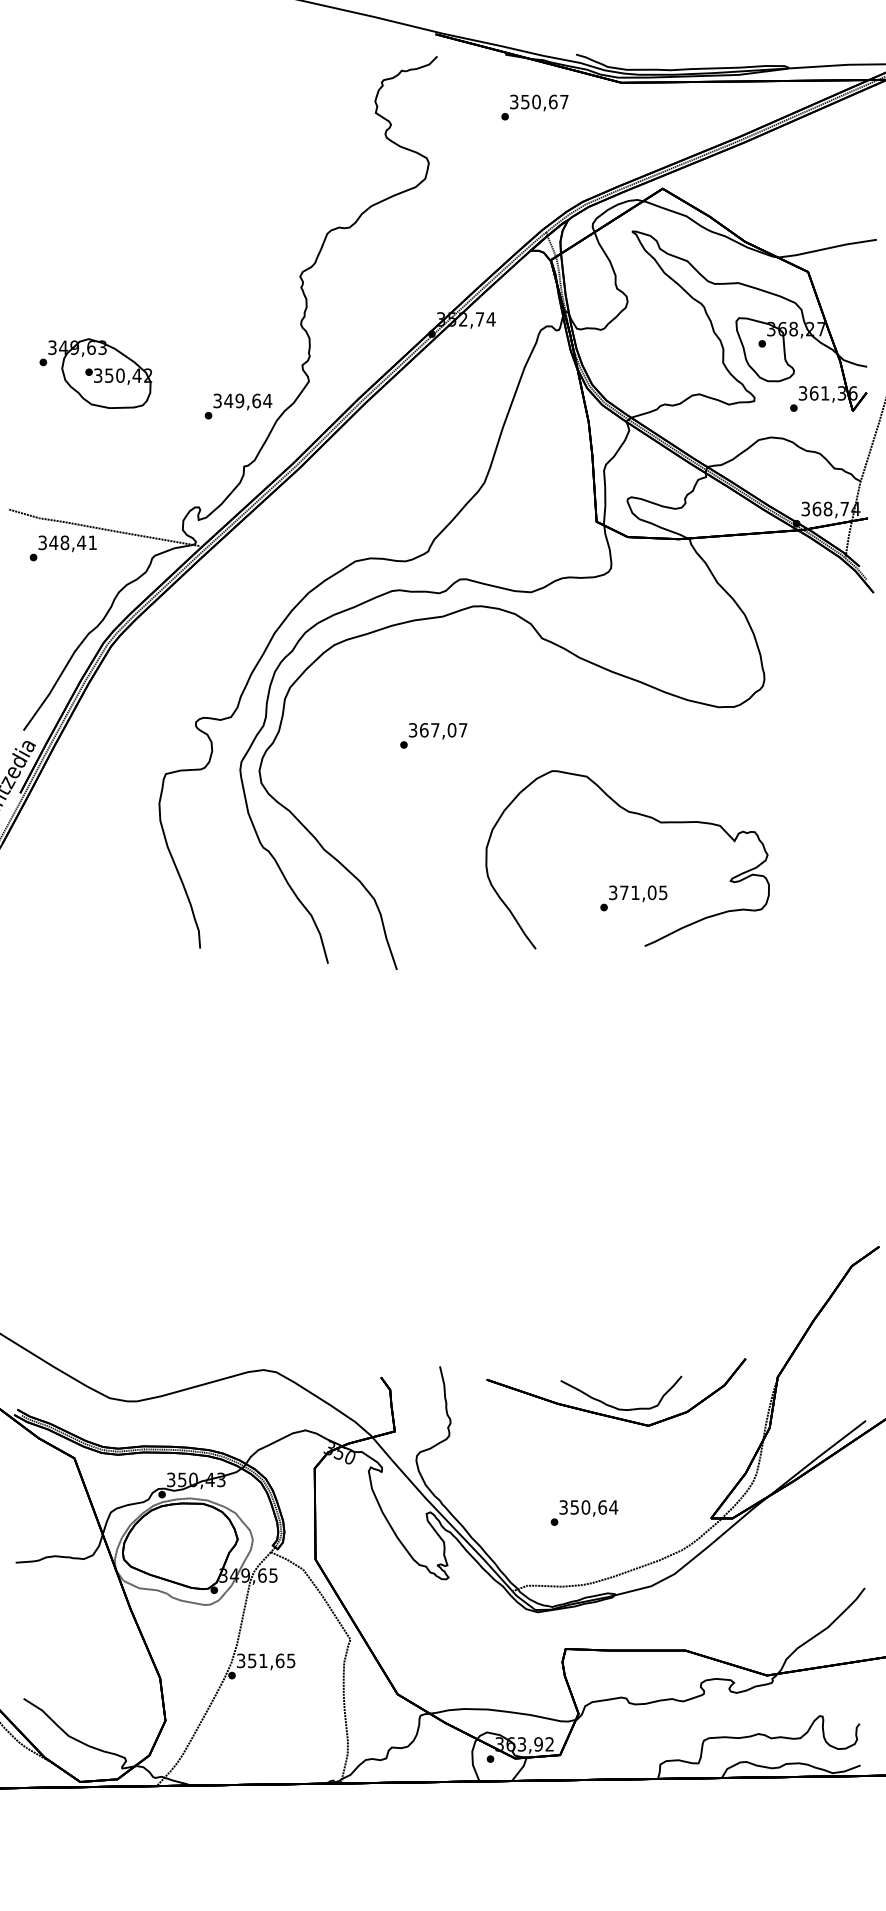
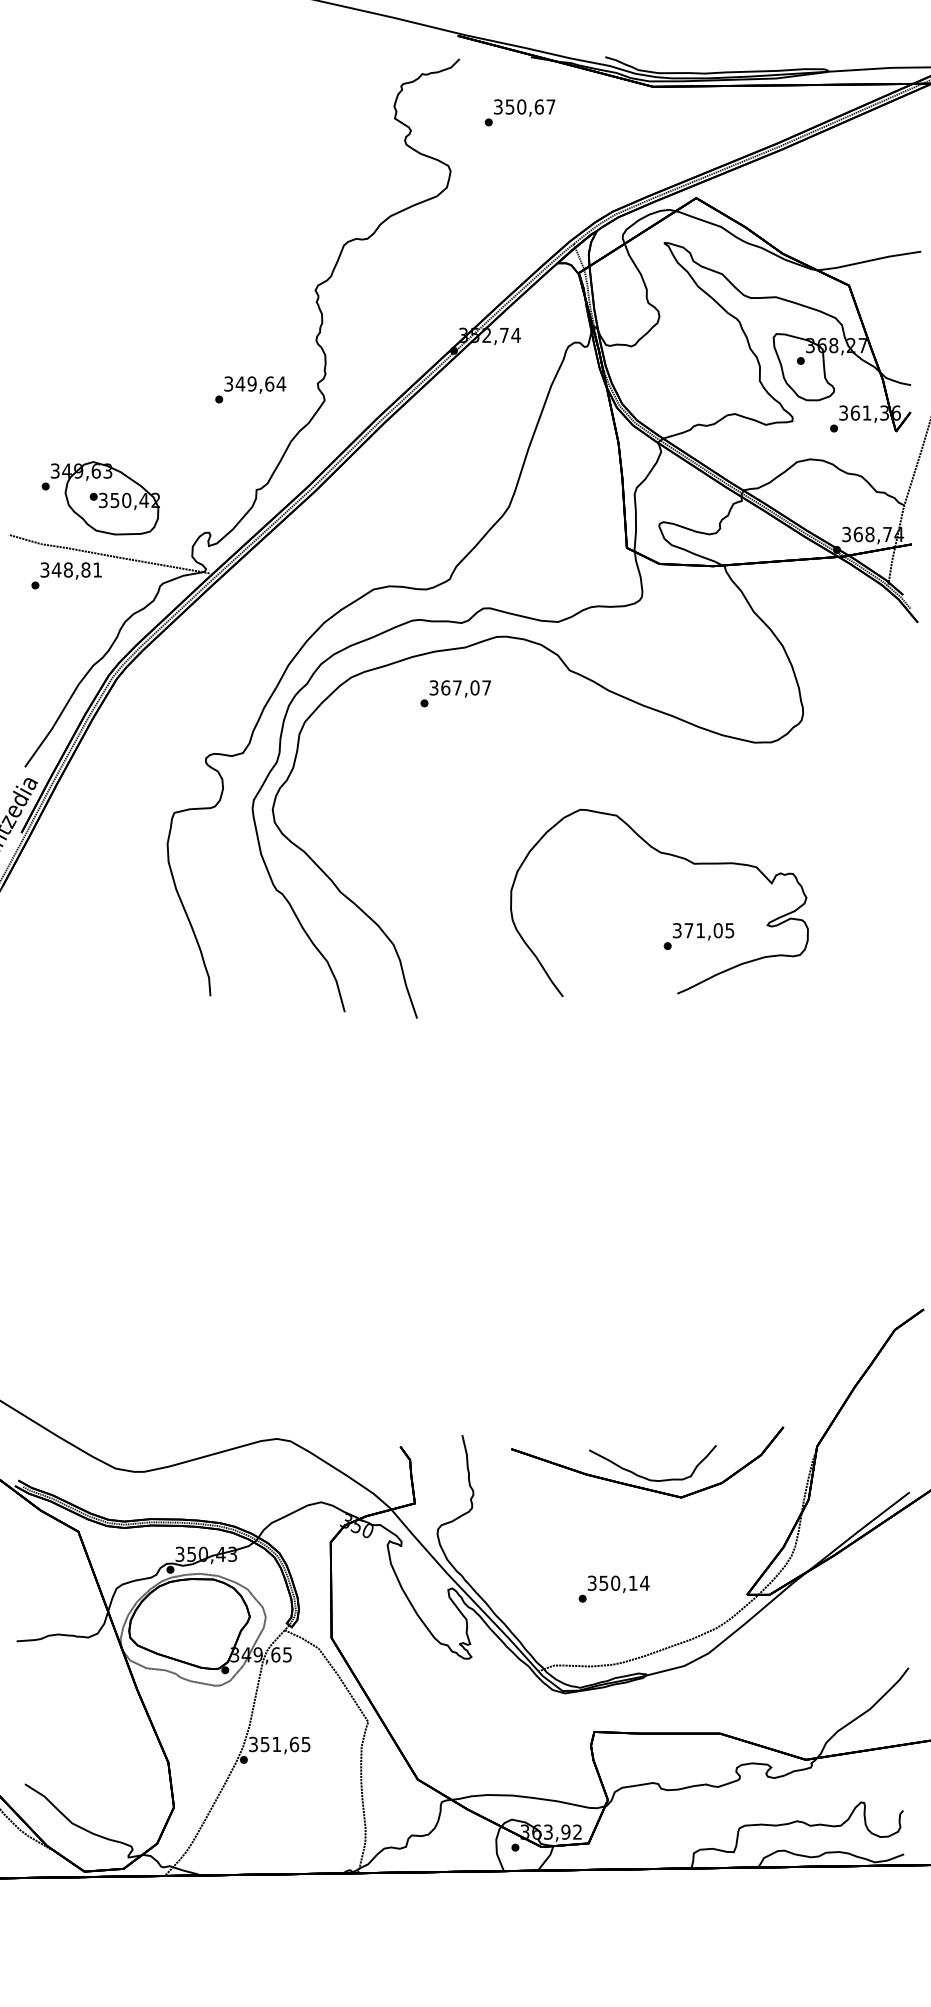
text: (534, 107) -> (519, 112), moved
part: (95, 373) -> (100, 498), moved
text: (238, 406) -> (250, 389), moved
text: (81, 542) -> (85, 569), 348,41 -> 348,81
text: (433, 735) -> (455, 693), moved
text: (633, 898) -> (698, 936), moved
text: (601, 1506) -> (632, 1582), 350,64 -> 350,14

